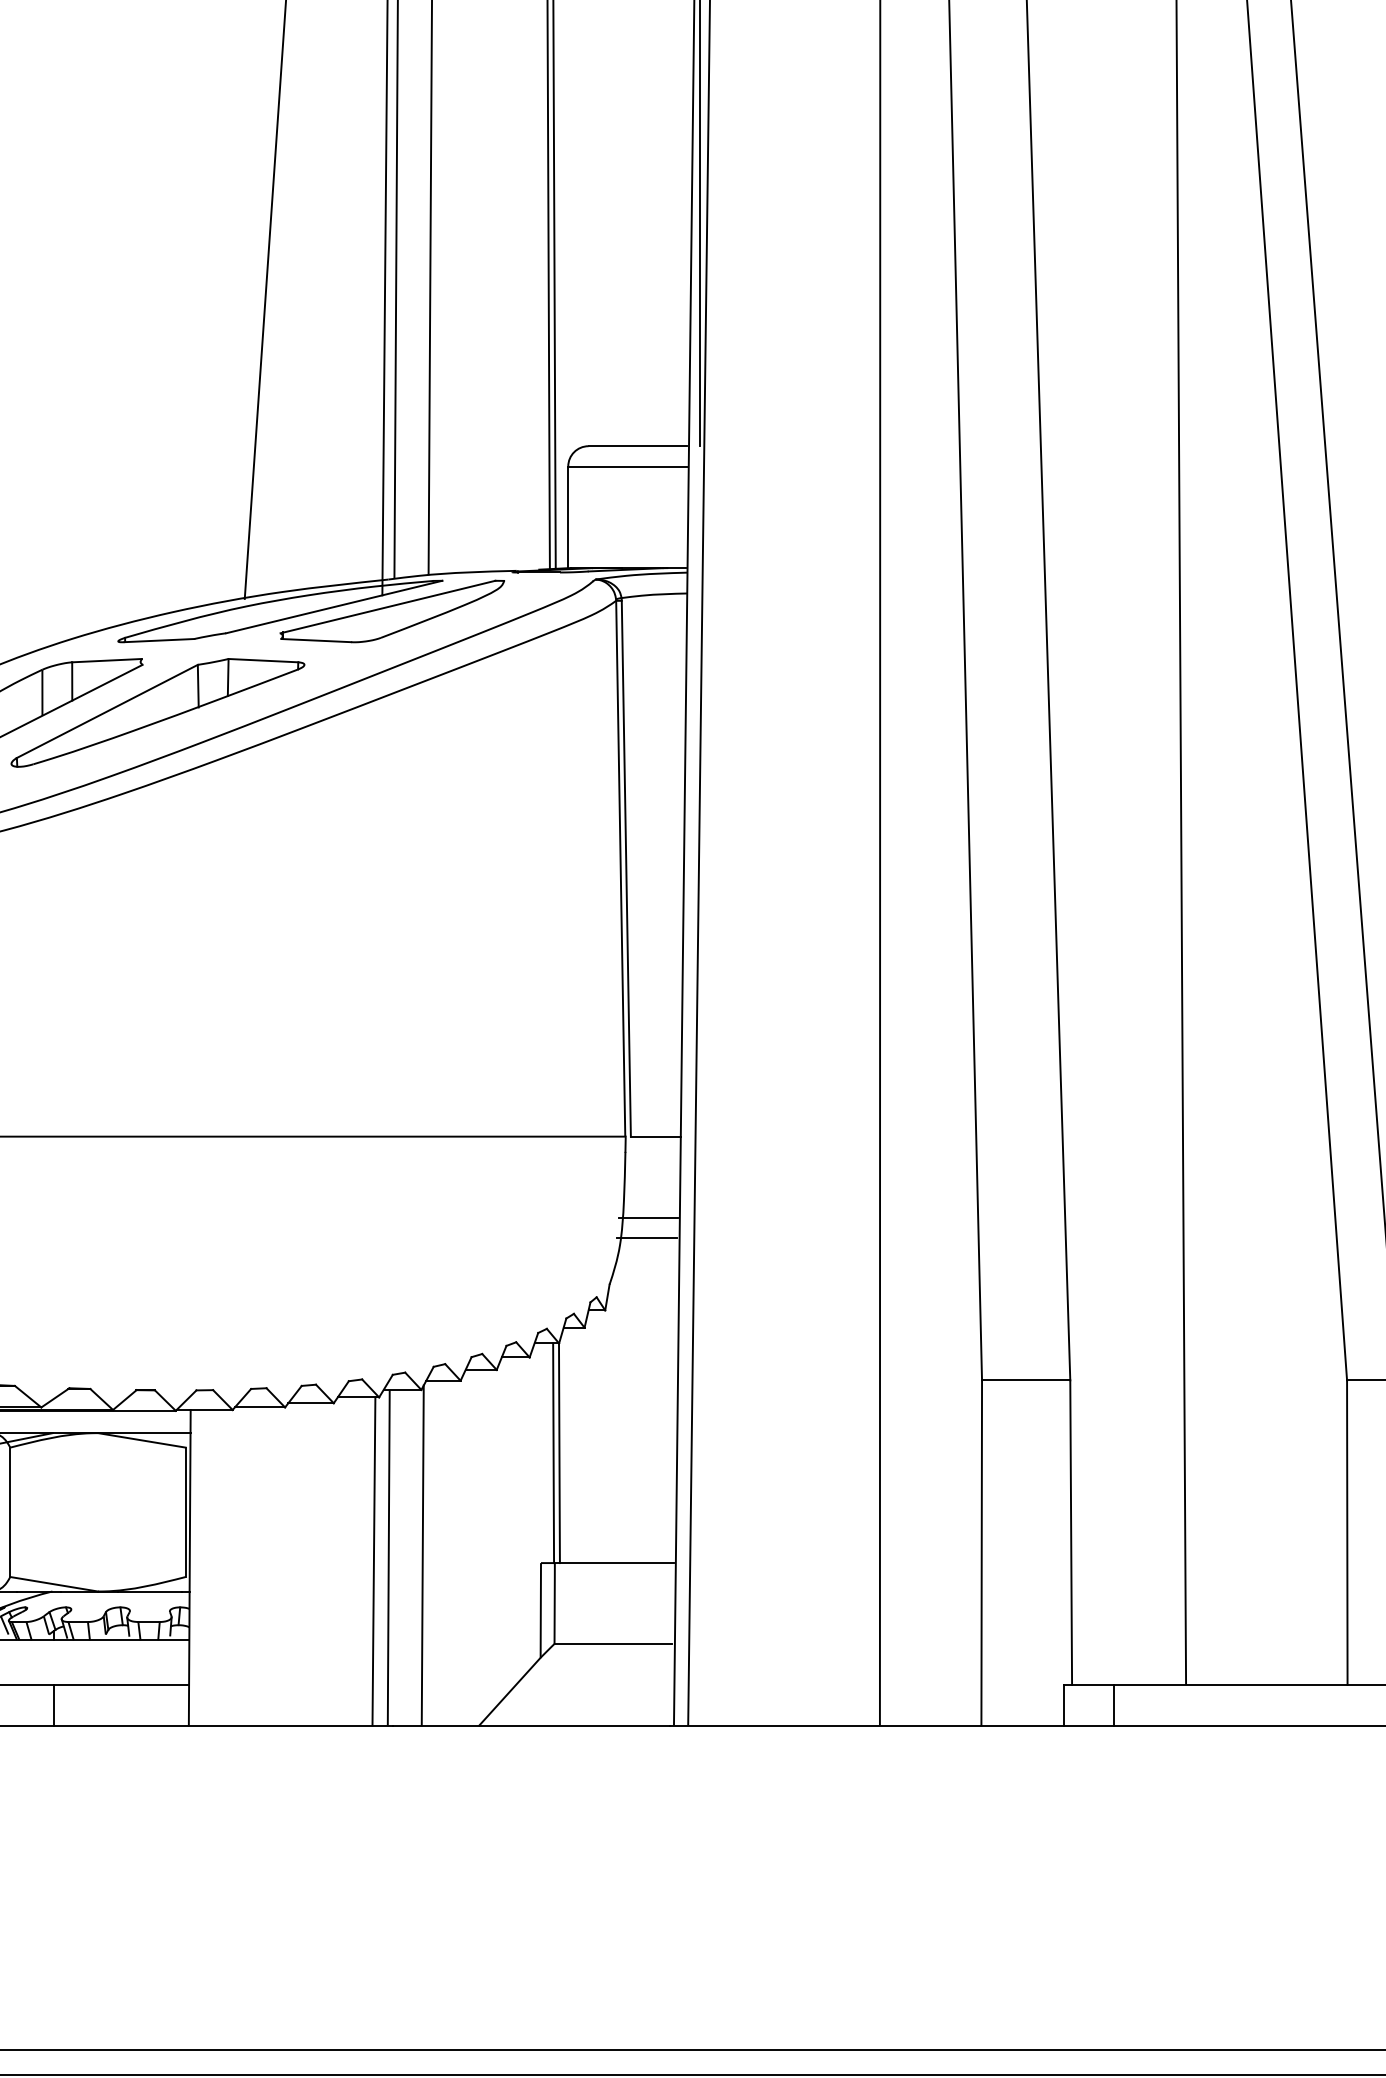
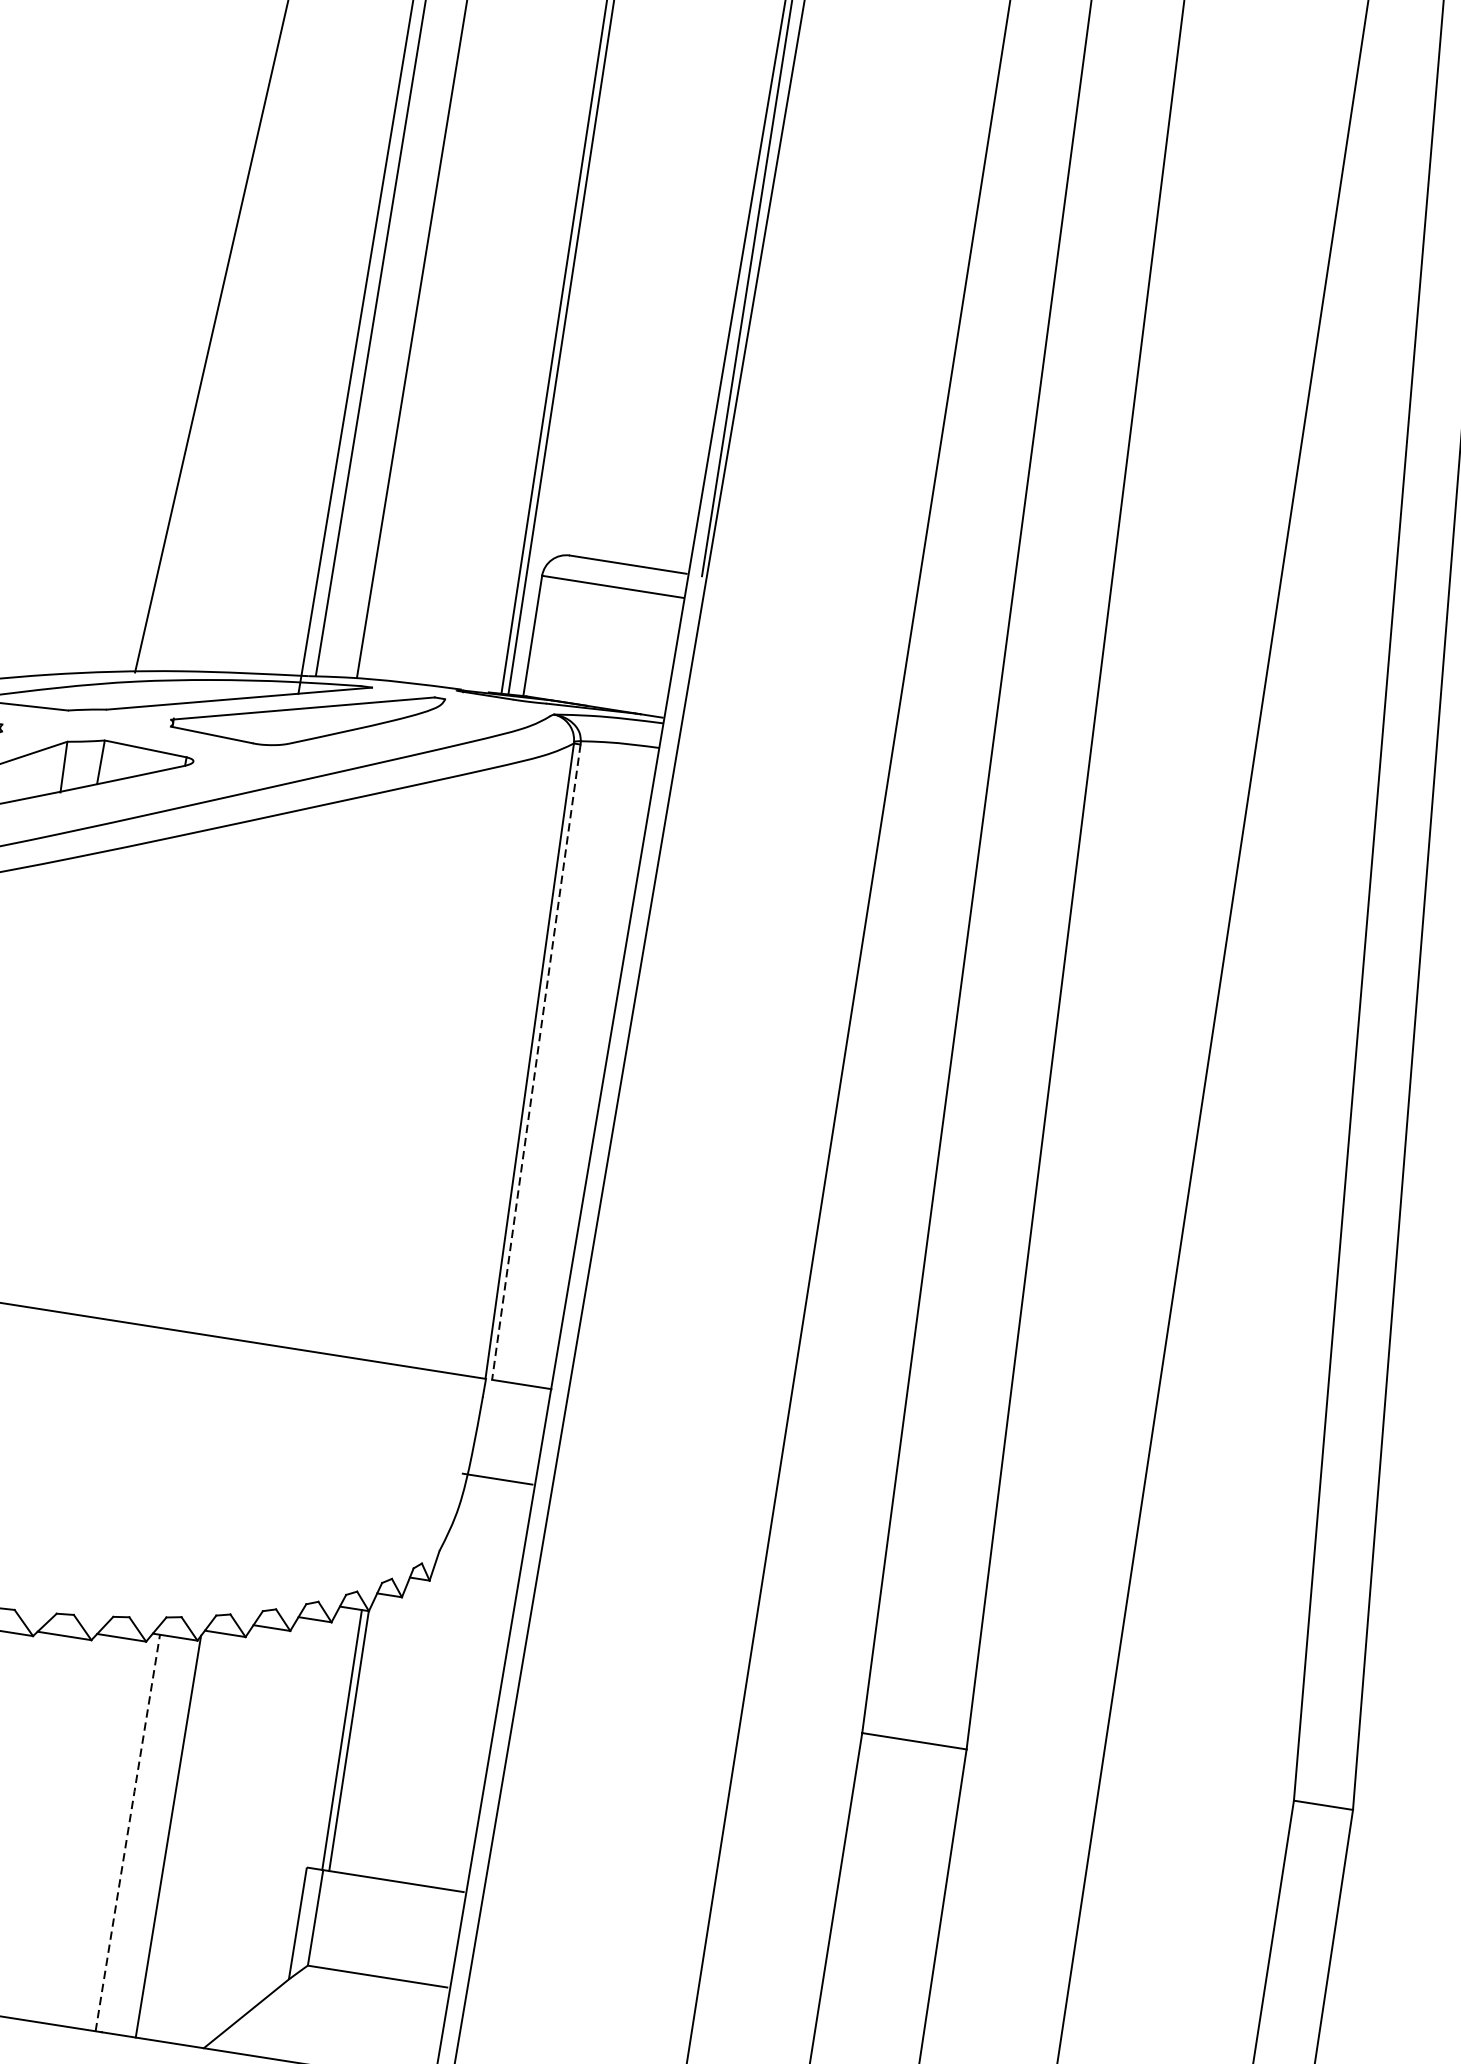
line: (626, 868) -> (536, 1061), solid -> dashed
line: (646, 1238) -> (491, 1503), removed
line: (388, 1557) -> (127, 1832), solid -> dashed
line: (373, 1561) -> (109, 1834), removed

